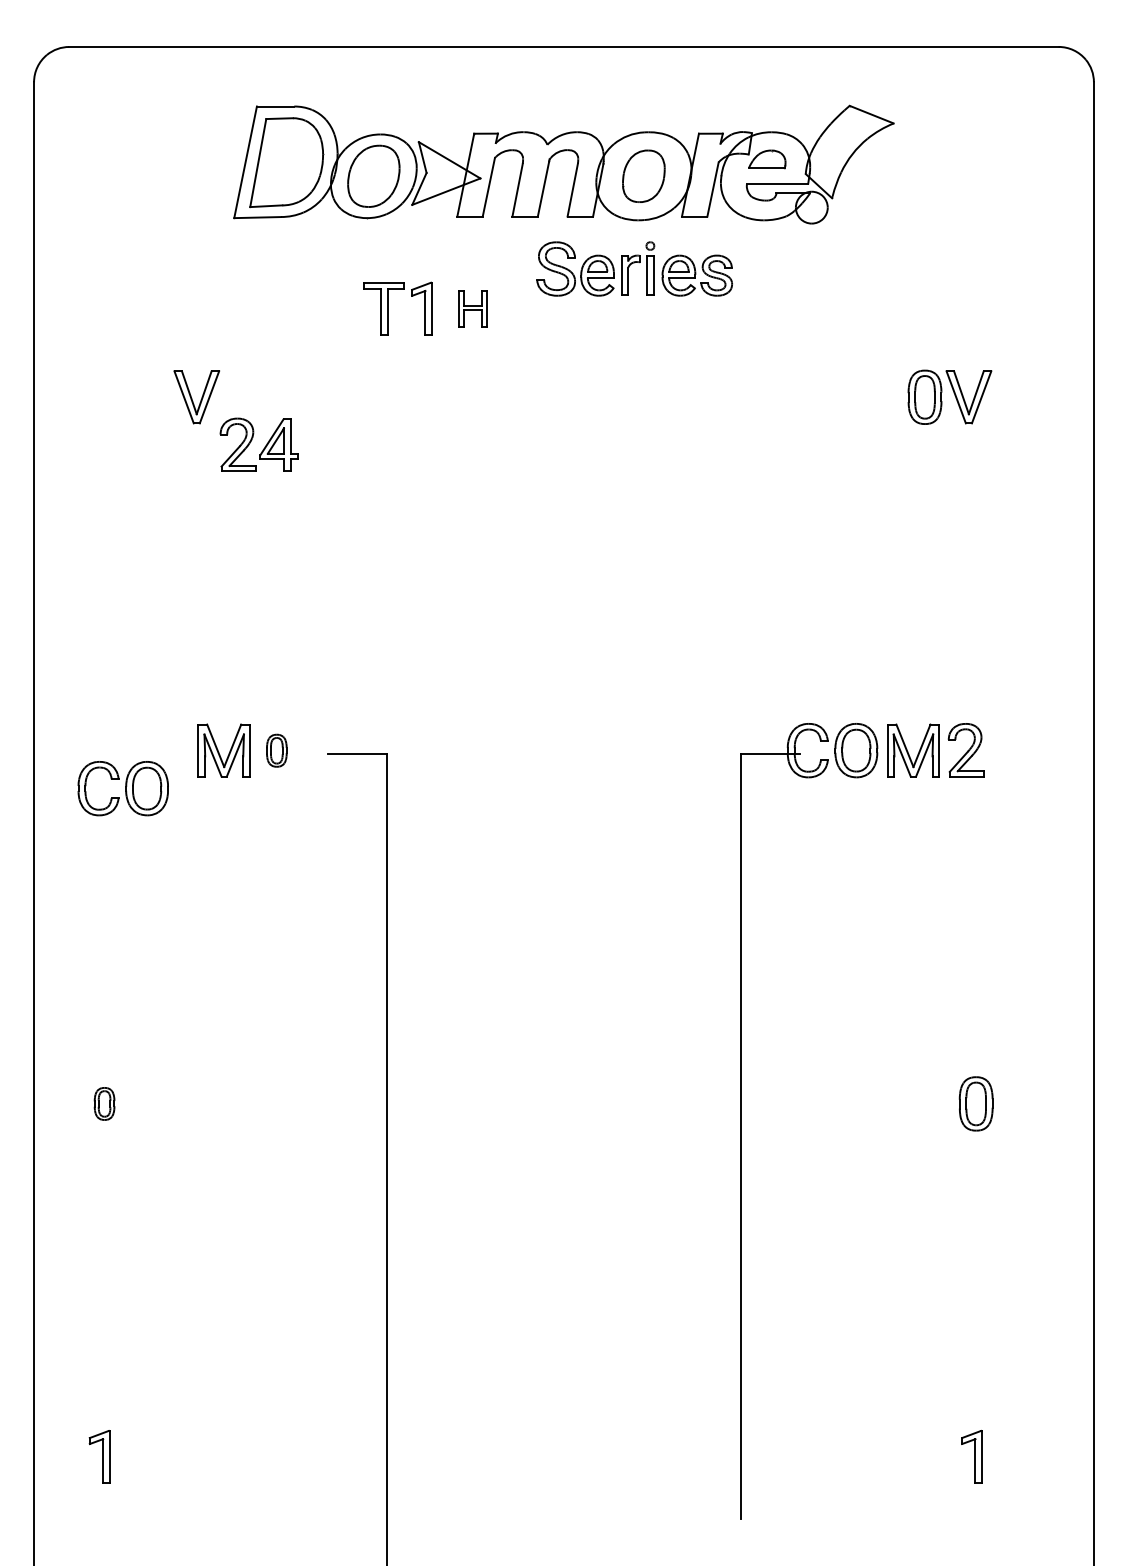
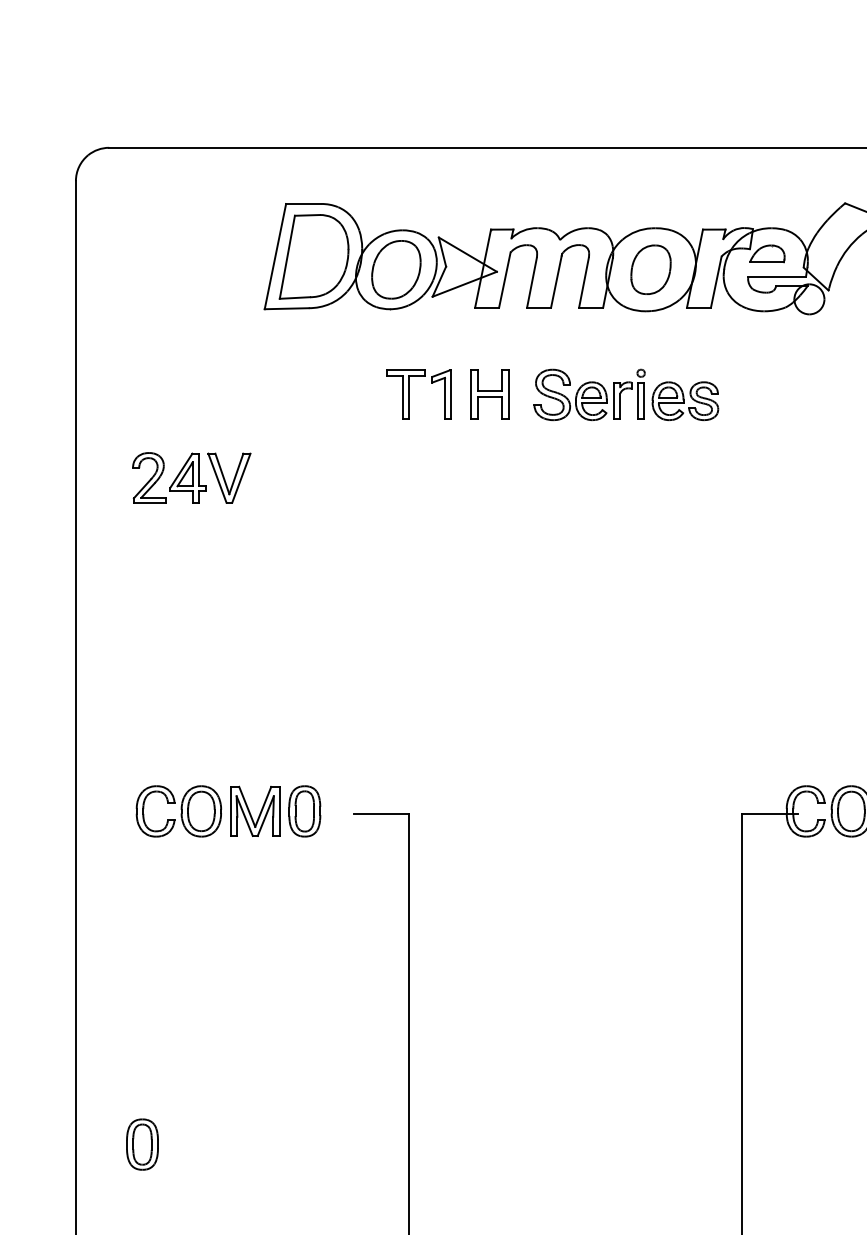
part: (634, 268) -> (626, 394), moved
part: (472, 308) -> (489, 394), size x1.43
part: (264, 446) -> (174, 479), moved
part: (276, 750) -> (304, 811), size x1.67
part: (122, 788) -> (178, 811), moved
part: (104, 1103) -> (142, 1144), size x1.67

